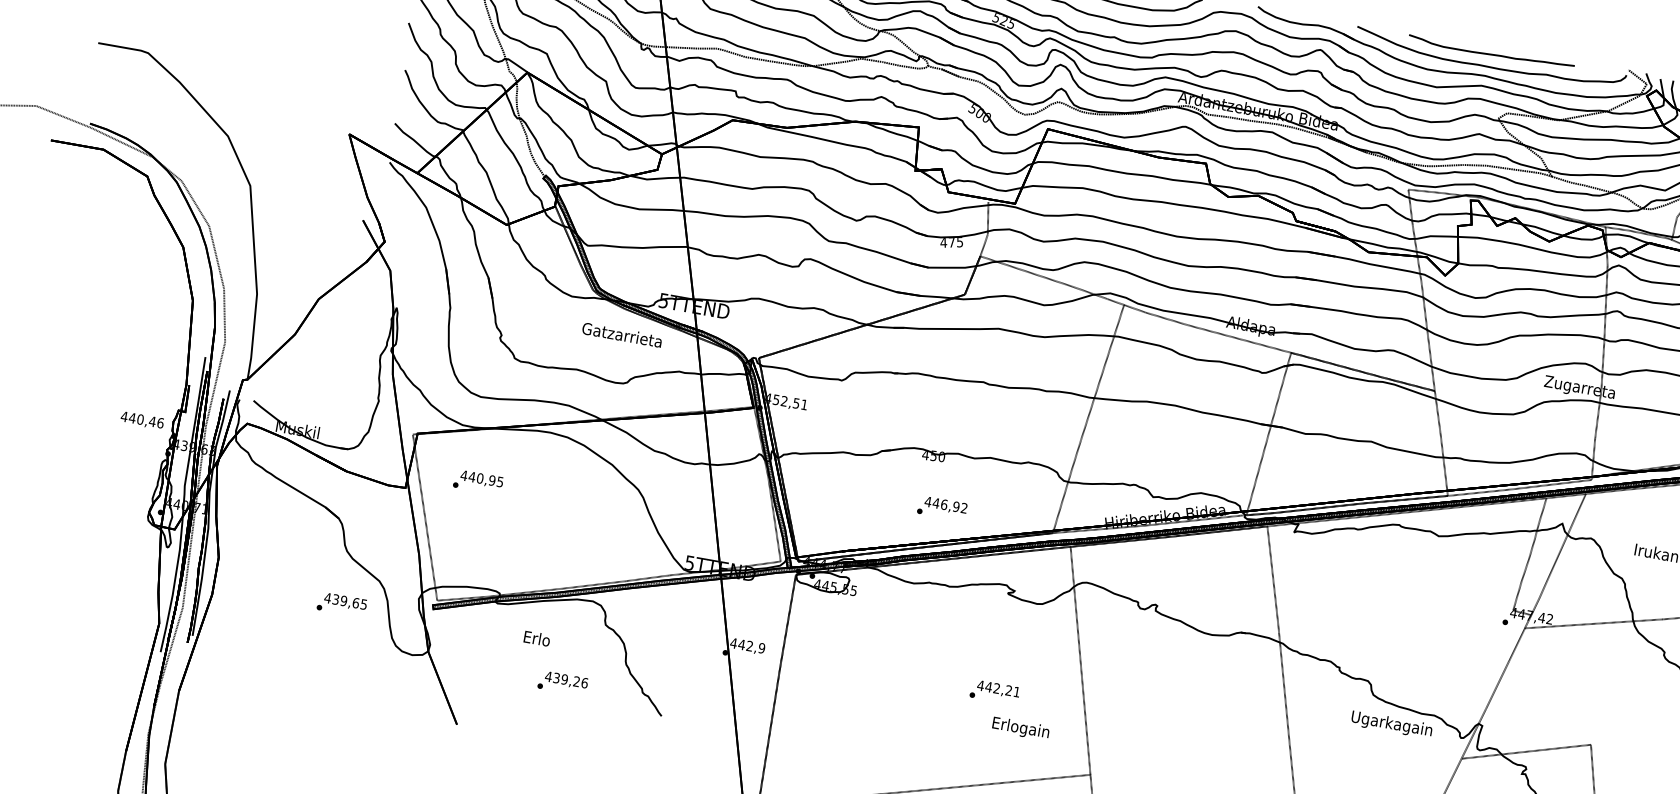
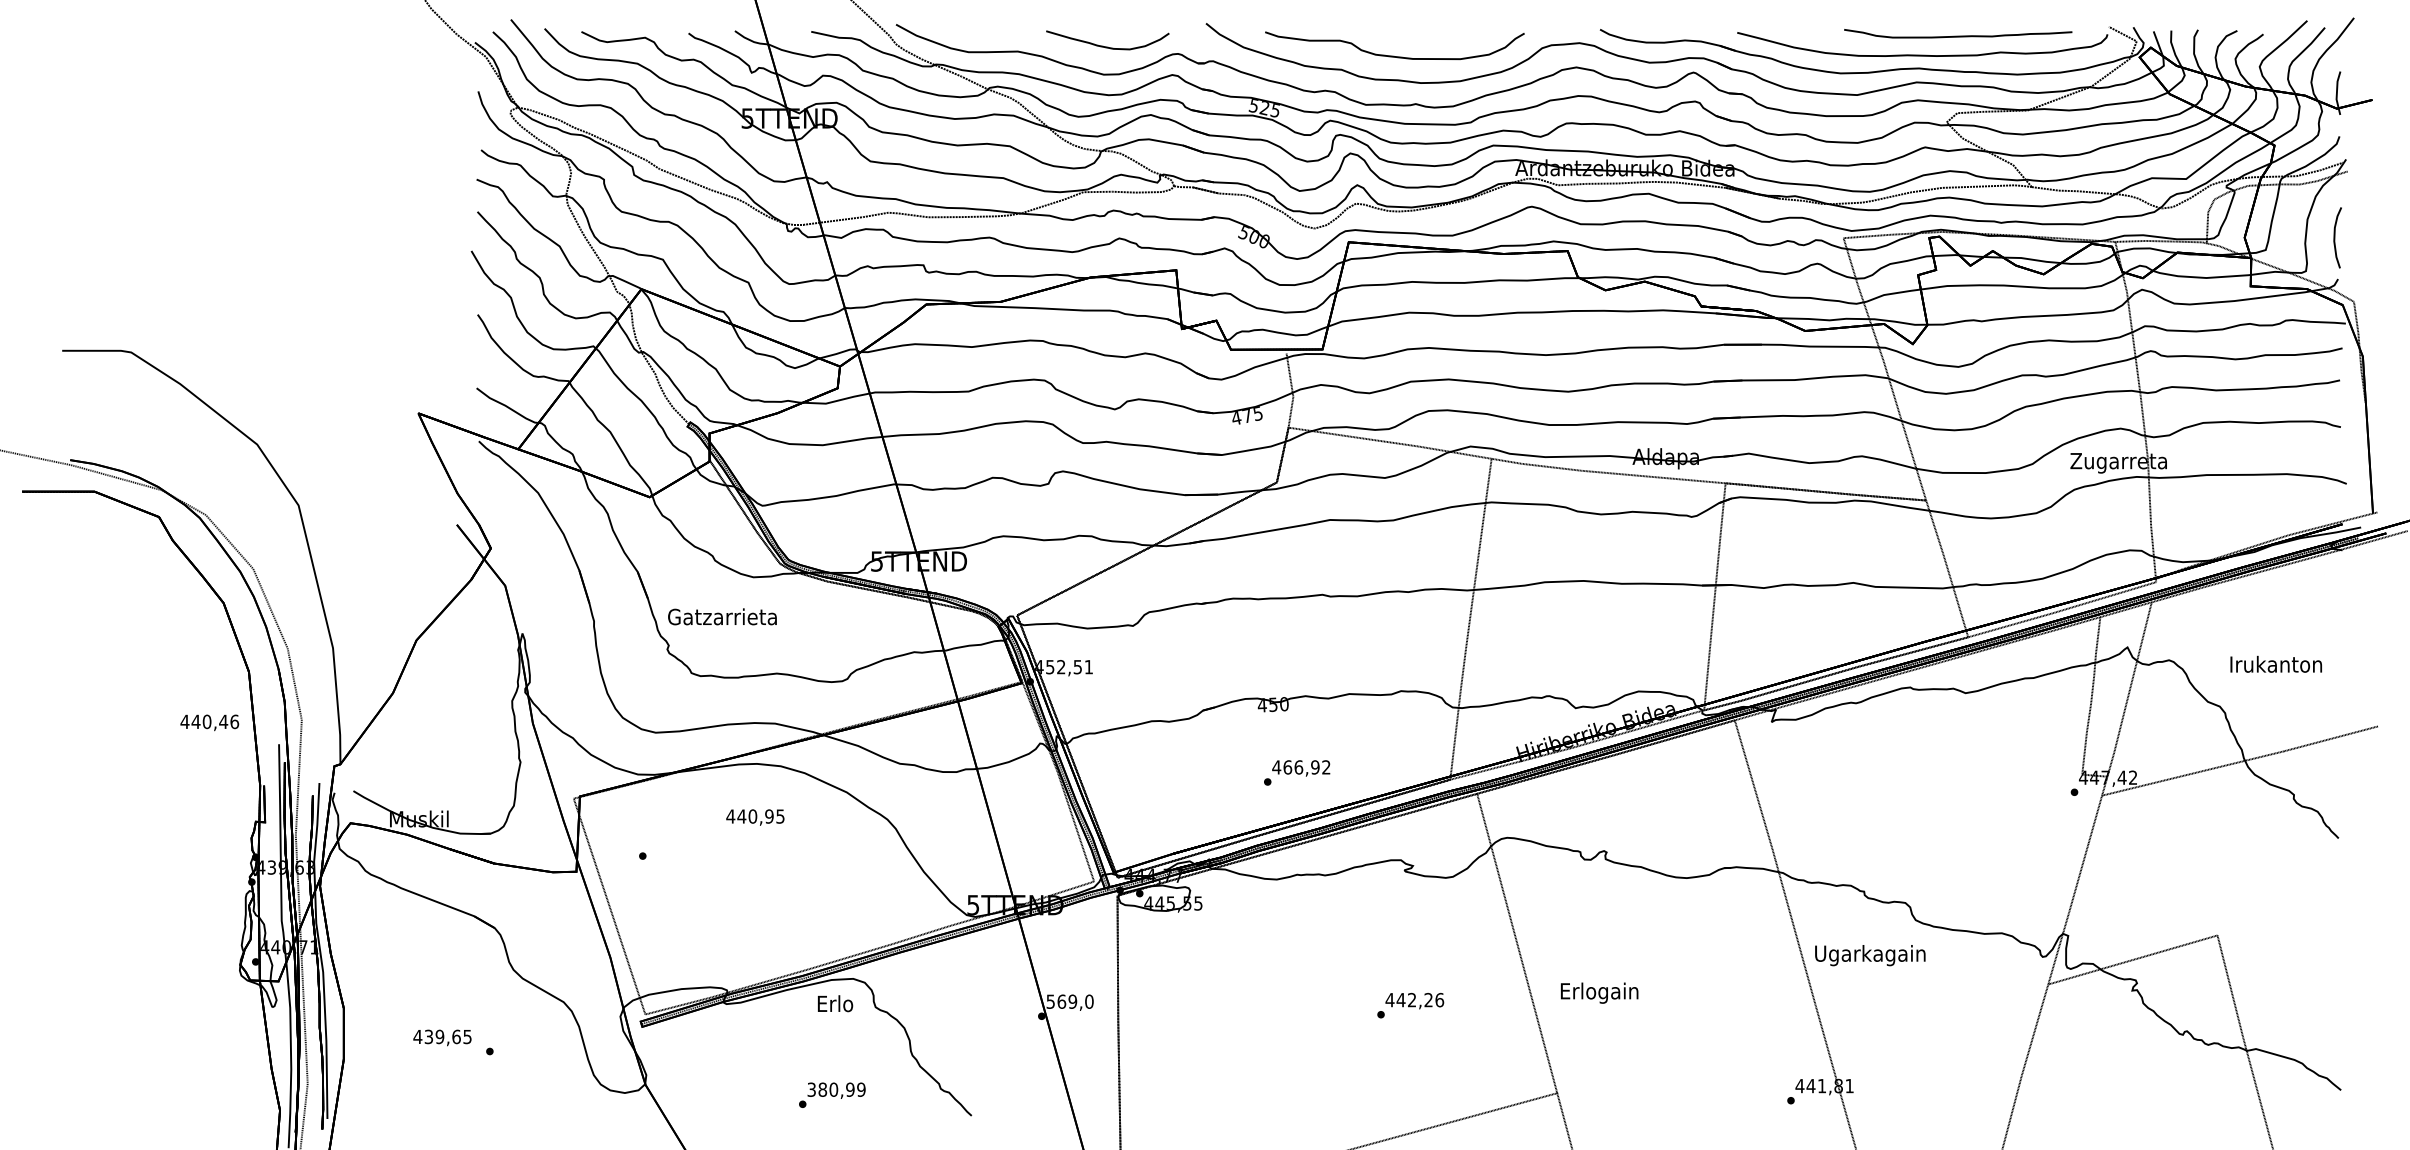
curve: (1491, 53) -> (1958, 35), moved
text: (622, 334) -> (722, 616), moved
text: (142, 420) -> (209, 722), moved
text: (481, 479) -> (755, 817), moved
text: (936, 503) -> (1287, 767), 446,92 -> 466,92
text: (345, 601) -> (442, 1037), moved
text: (537, 638) -> (835, 1003), moved
text: (747, 645) -> (1069, 1001), 442,9 -> 569,0
text: (566, 679) -> (836, 1089), 439,26 -> 380,99
text: (1016, 691) -> (1439, 999), 442,21 -> 442,26
text: (1391, 724) -> (1870, 955), moved
text: (1020, 728) -> (1599, 992), moved

